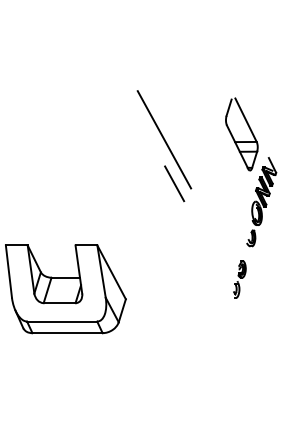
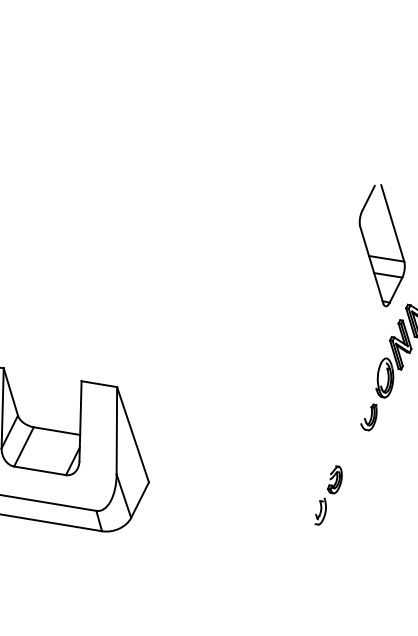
line: (164, 139) -> (254, 232), removed
line: (174, 183) -> (259, 307), removed
part: (239, 279) -> (328, 495), moved

